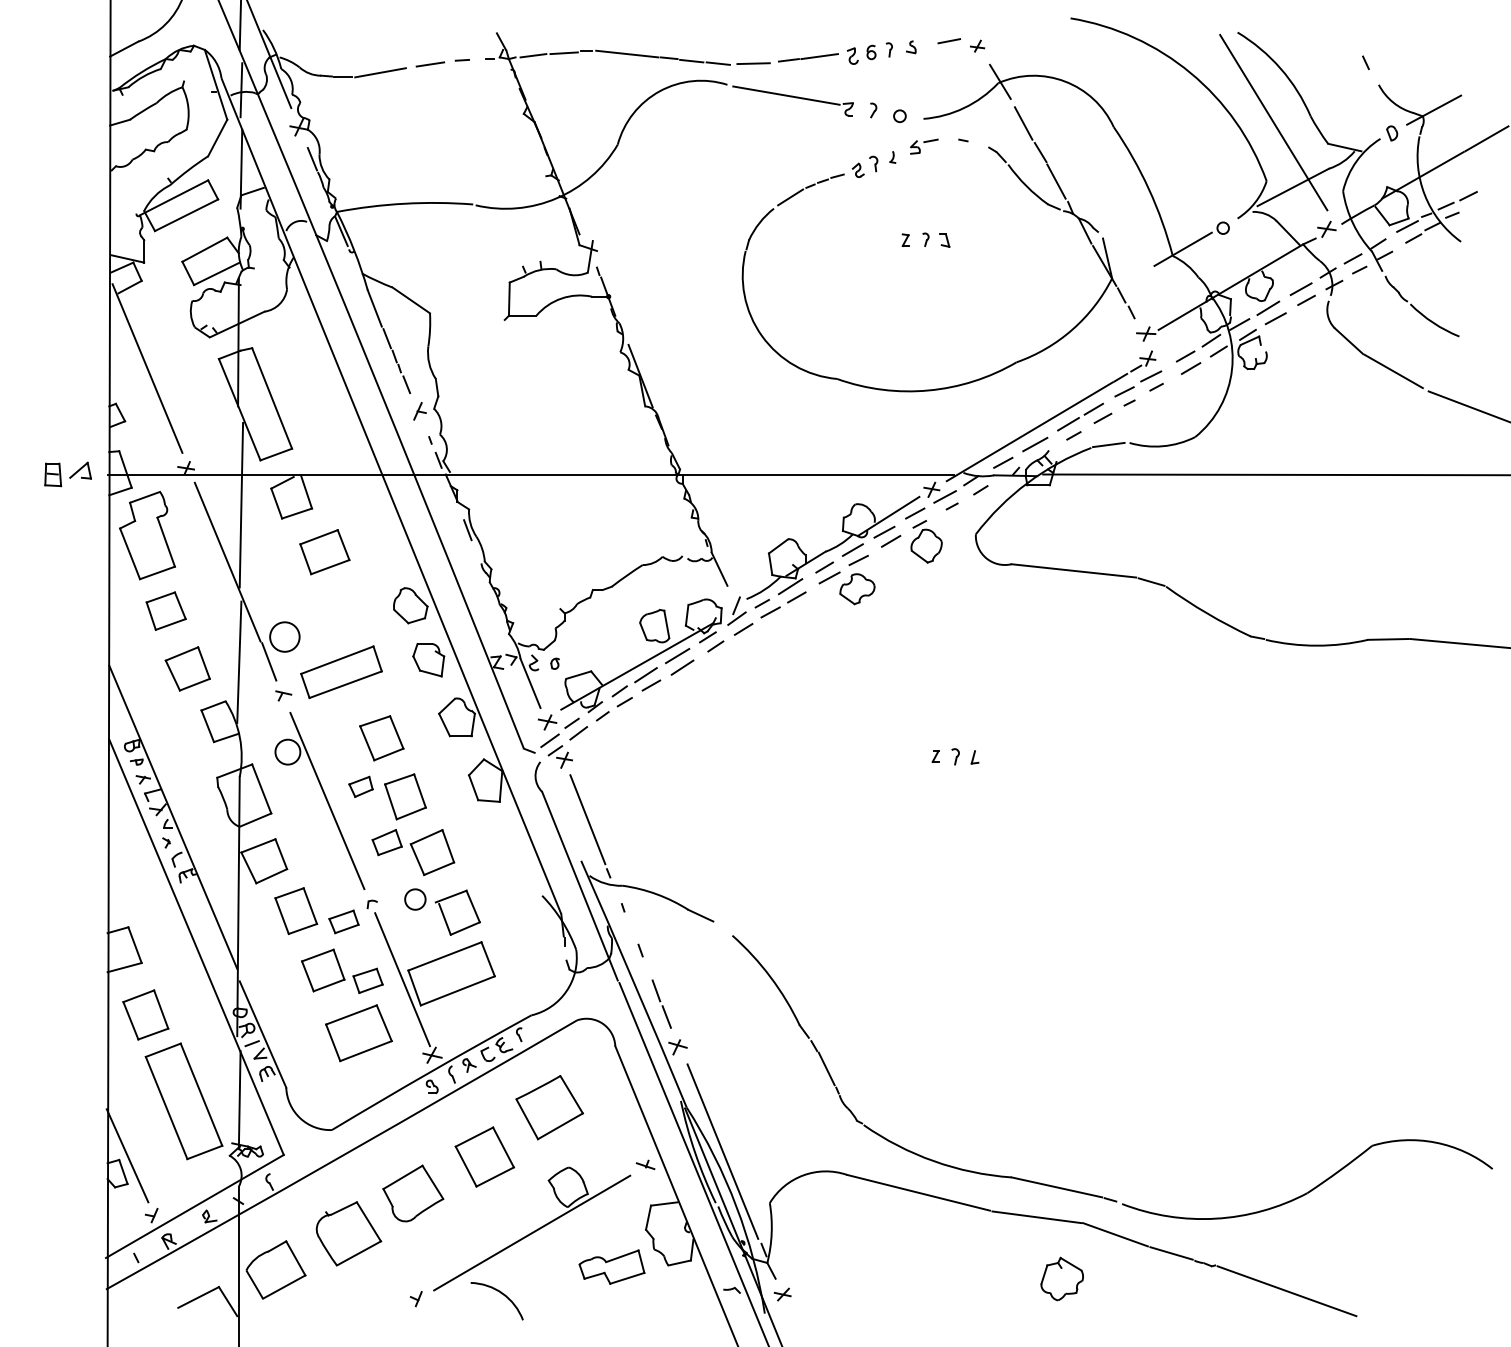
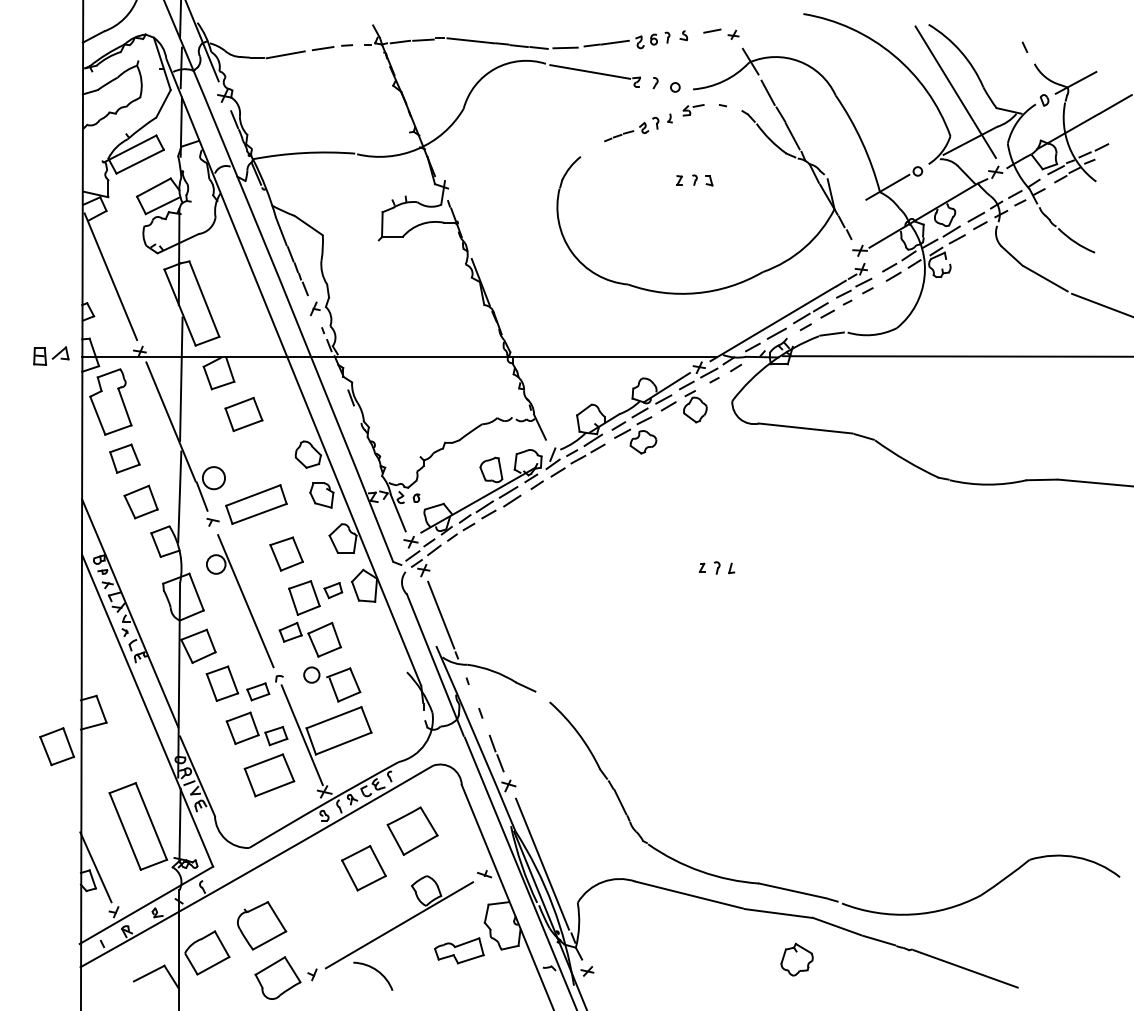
line: (790, 197) -> (593, 148), removed
part: (360, 786) -> (332, 590), moved
part: (145, 1014) -> (56, 746), moved
part: (413, 1193) -> (278, 978), moved

